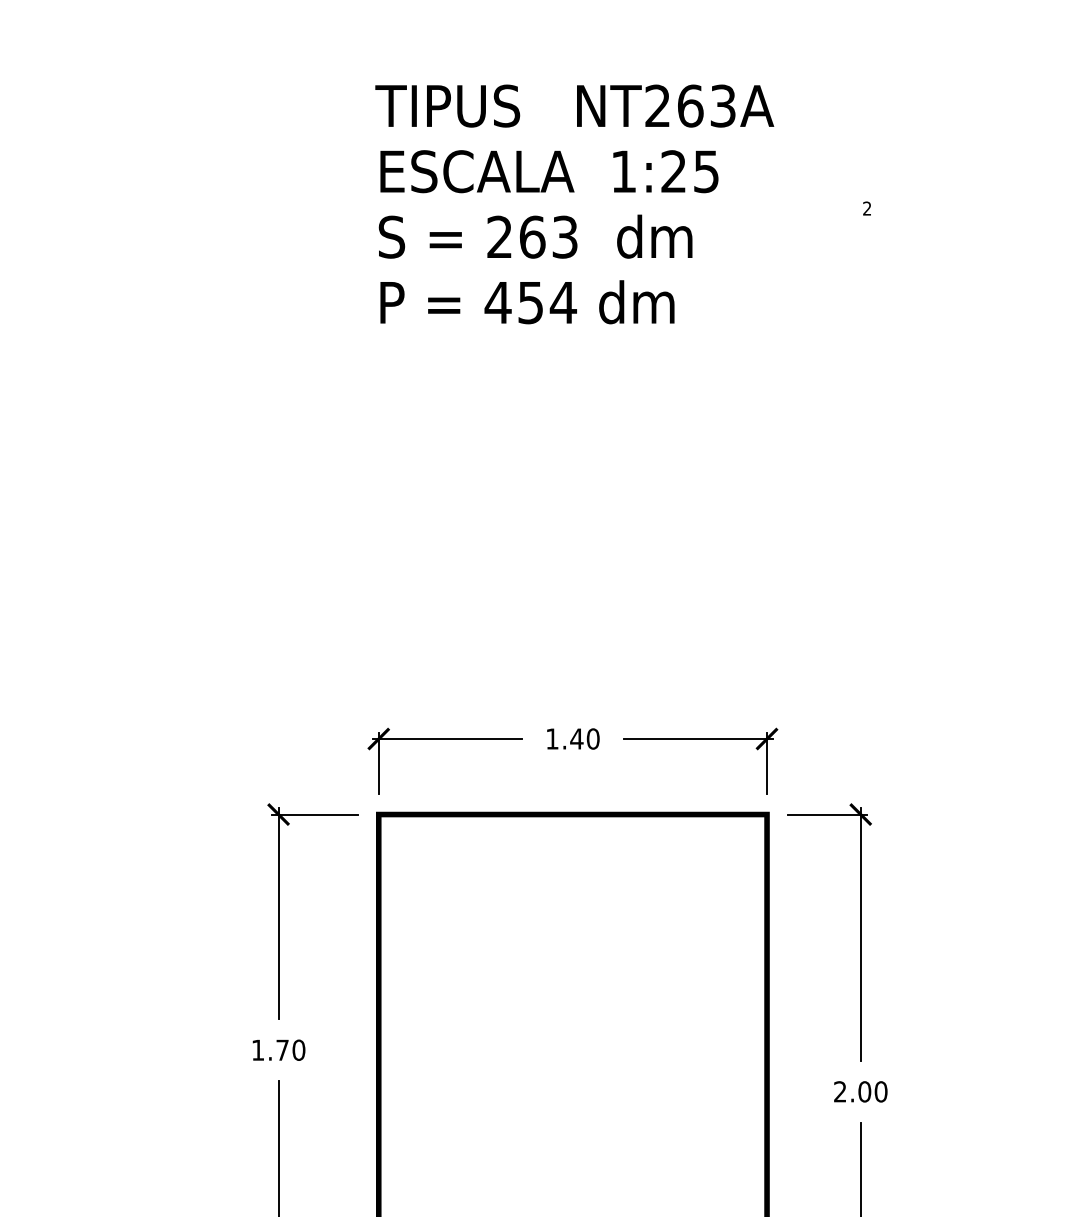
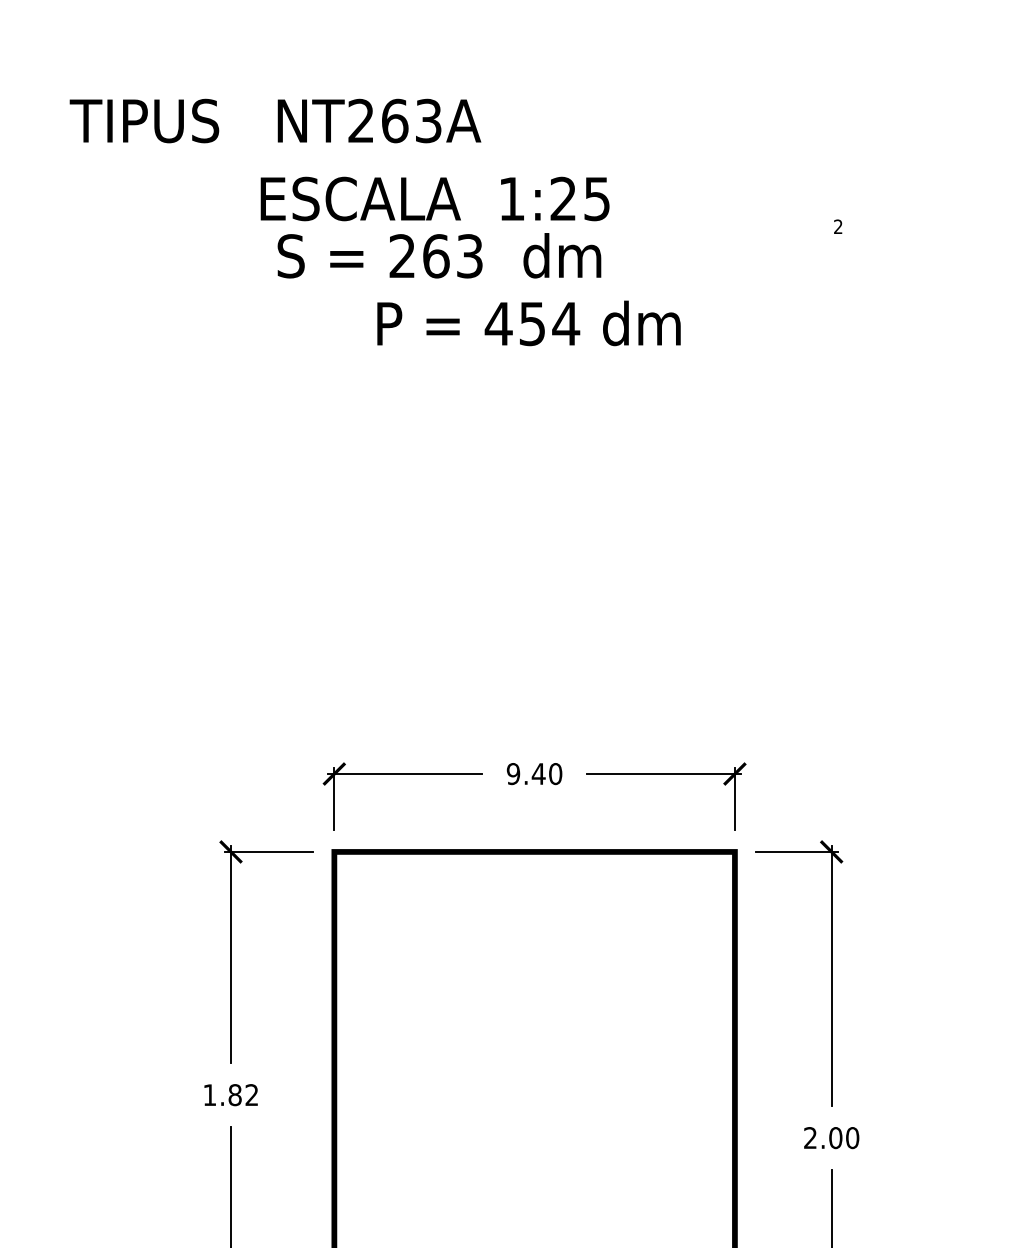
text: (574, 105) -> (275, 120), moved
text: (549, 171) -> (435, 198), moved
text: (535, 236) -> (439, 255), moved
text: (527, 302) -> (529, 323), moved
text: (552, 738) -> (513, 773), 1.40 -> 9.40
text: (290, 1049) -> (243, 1094), 1.70 -> 1.82

